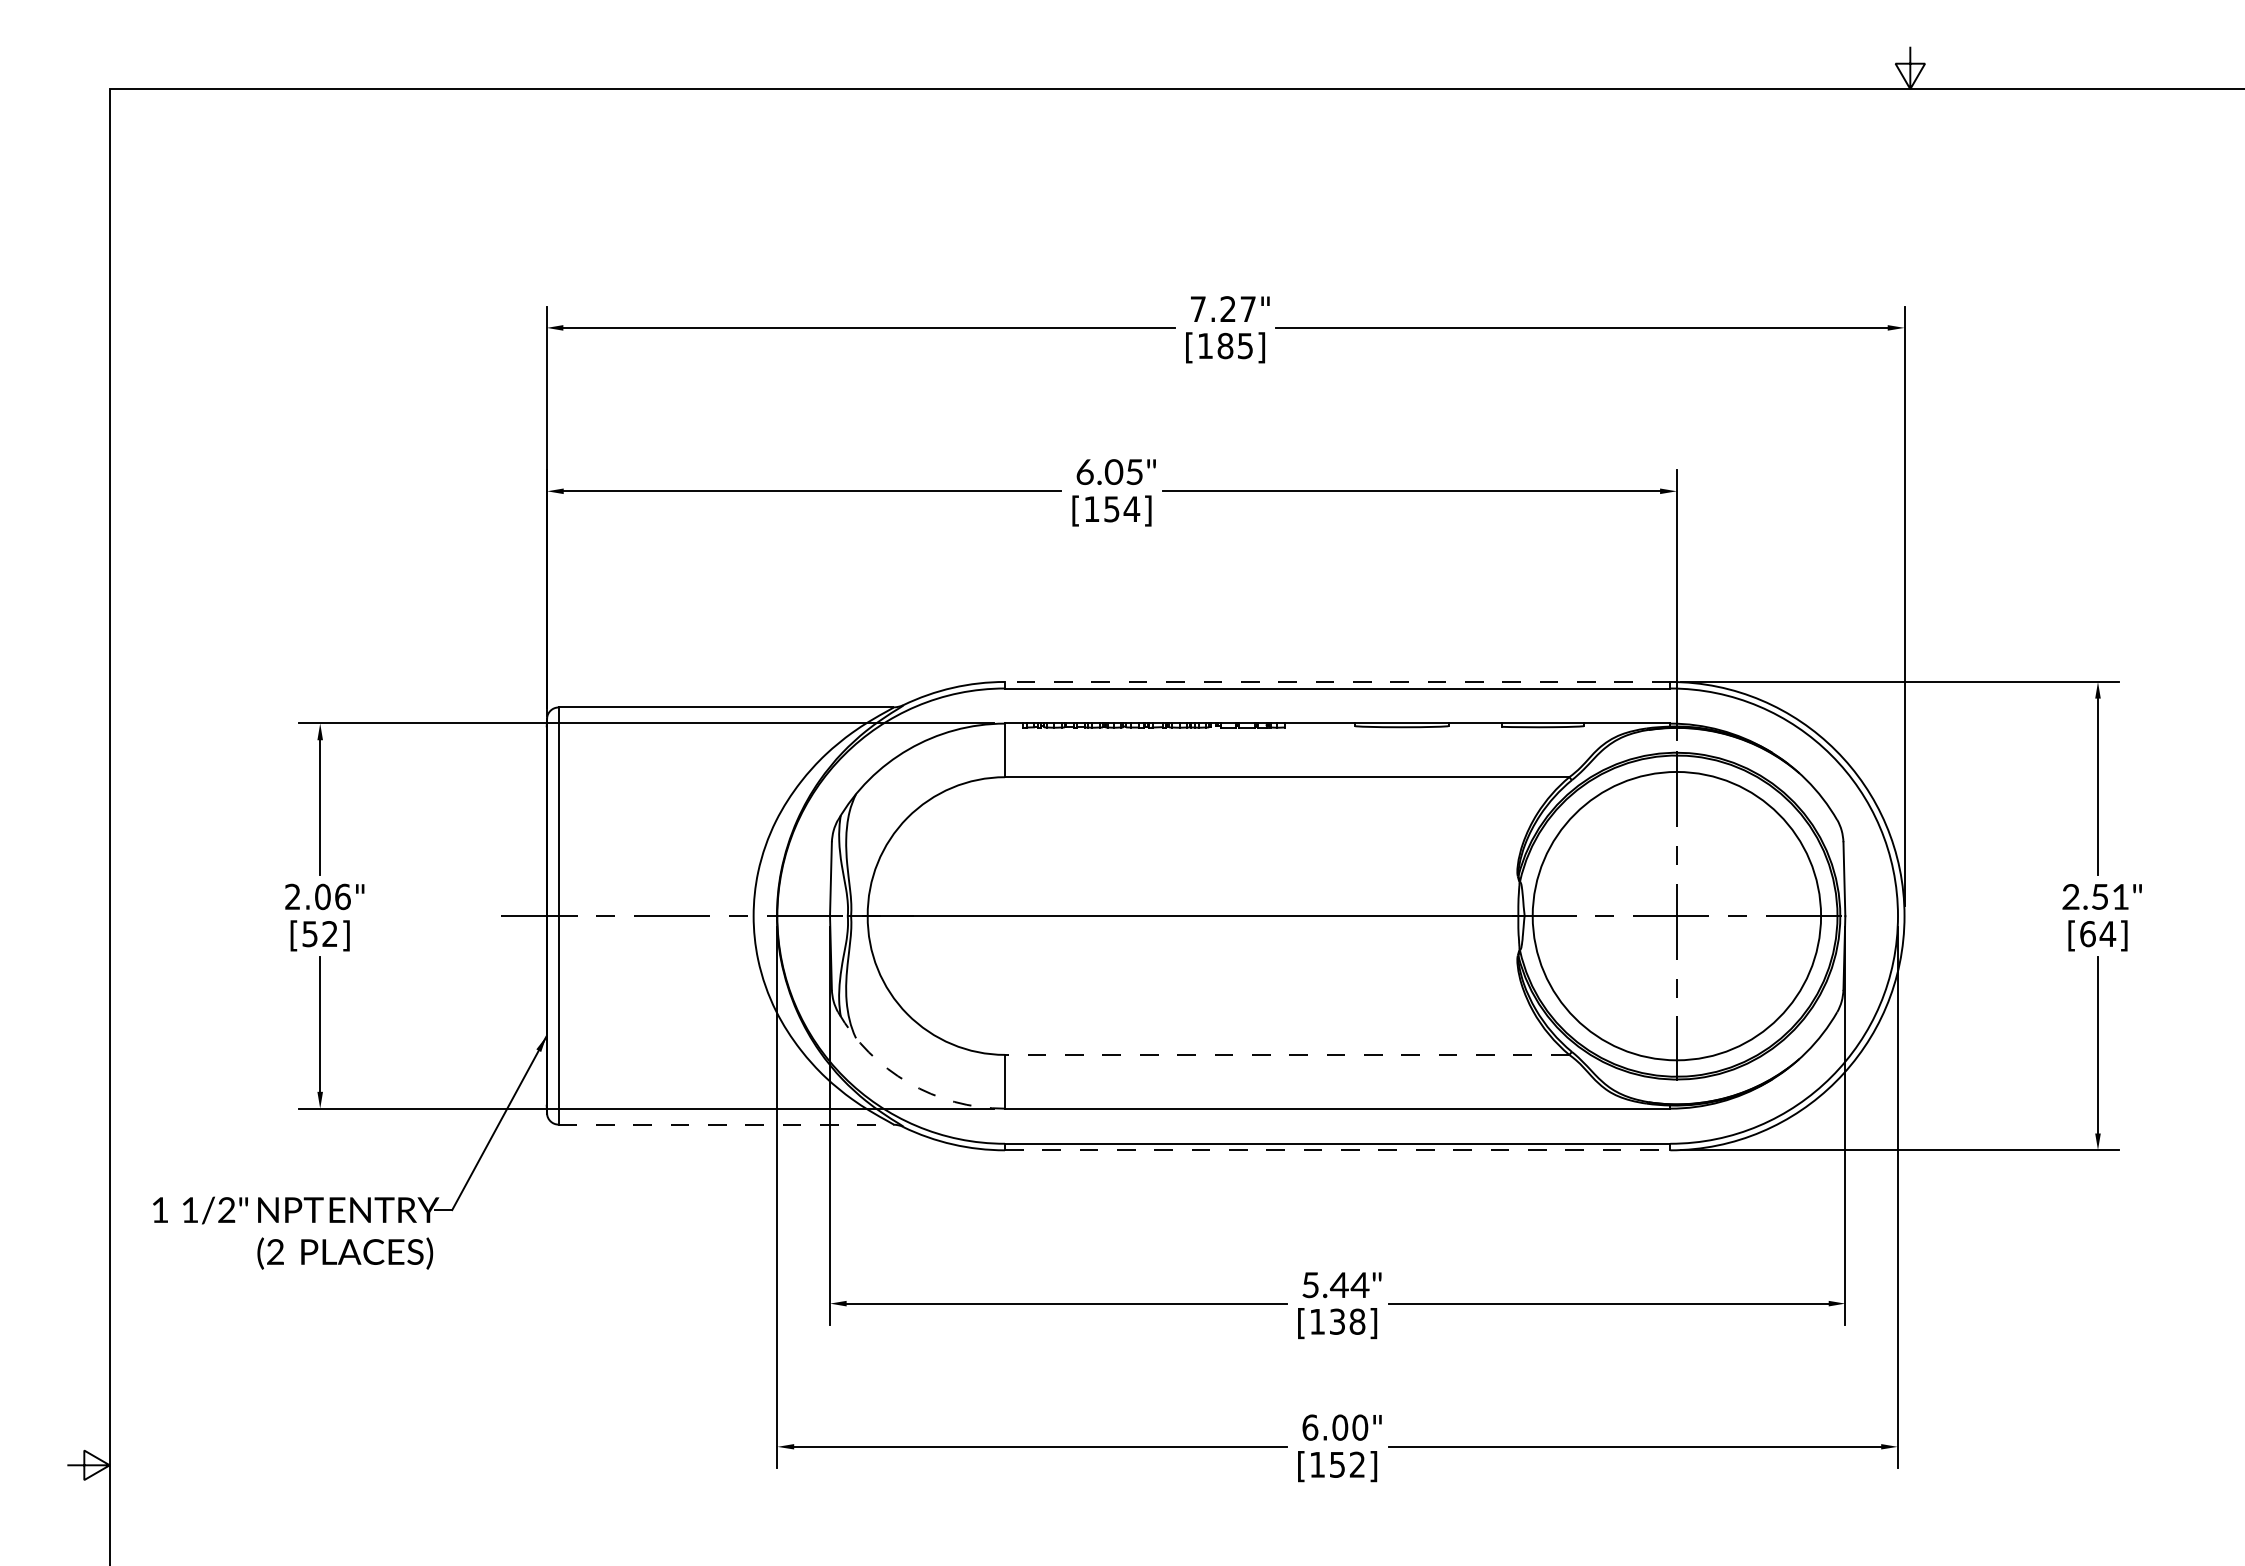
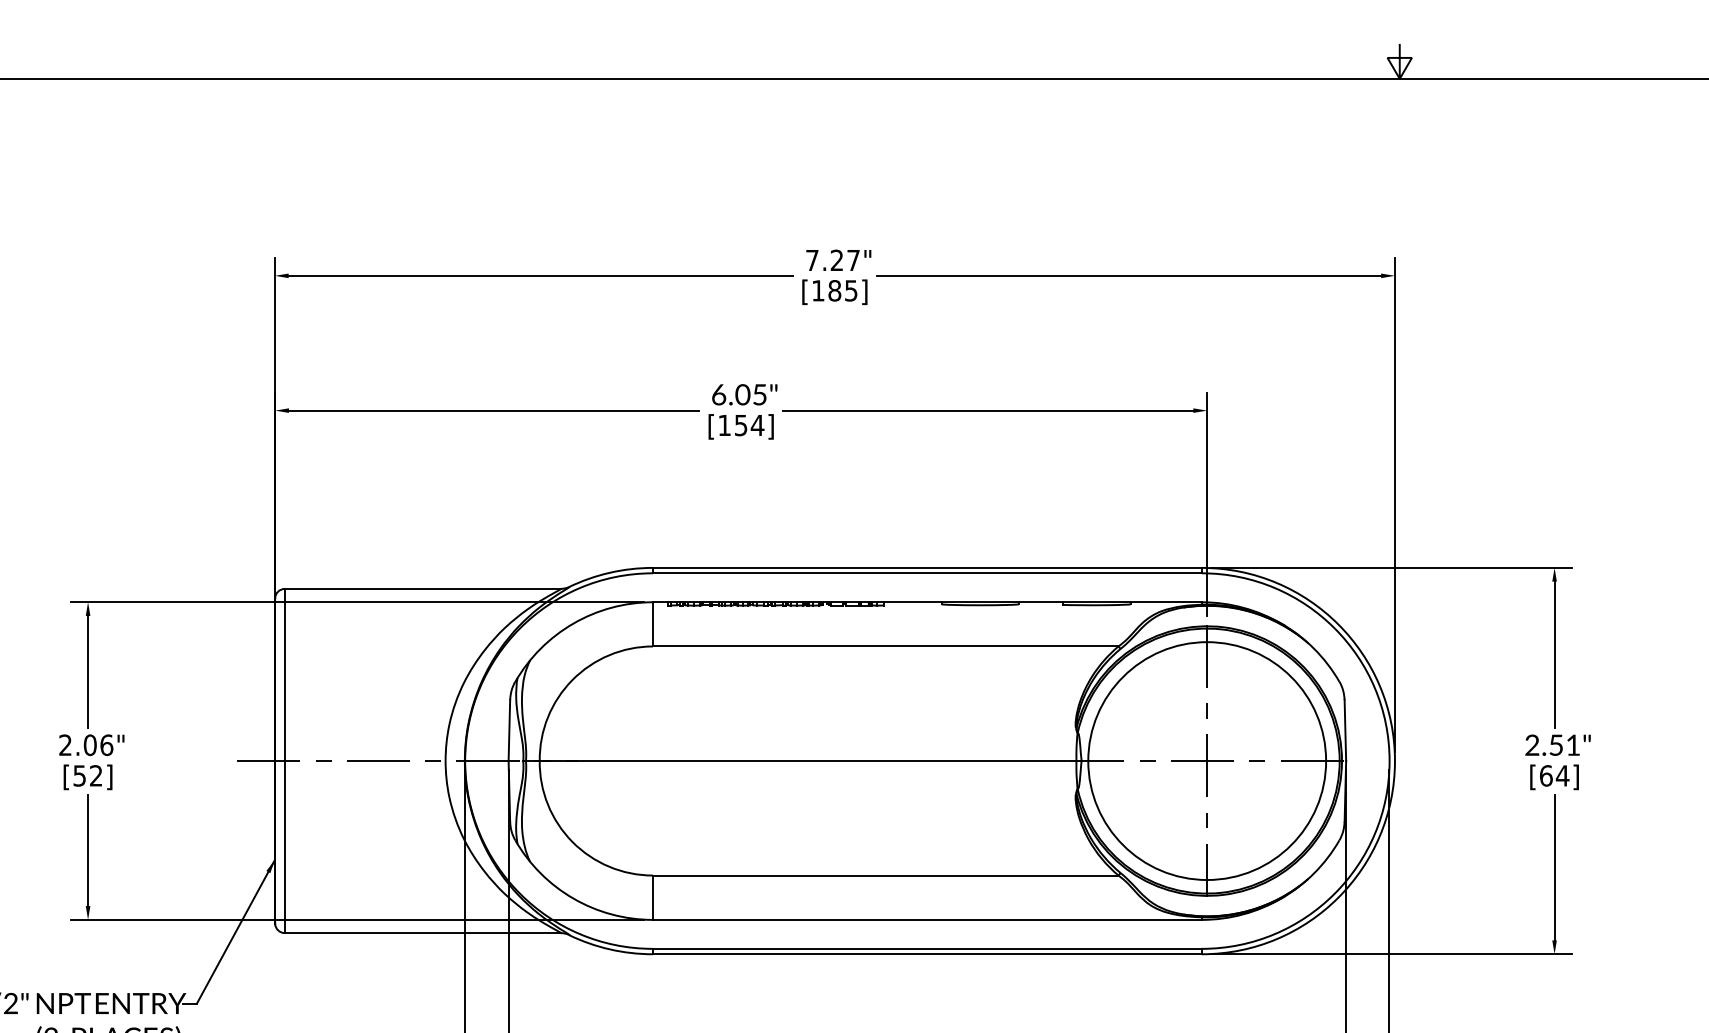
line: (1337, 681) -> (927, 567), dashed -> solid
line: (1286, 1054) -> (885, 875), dashed -> solid
arc: (908, 1082) -> (573, 898), dashed -> solid
line: (726, 1124) -> (423, 932), dashed -> solid
line: (1337, 1150) -> (927, 954), dashed -> solid

